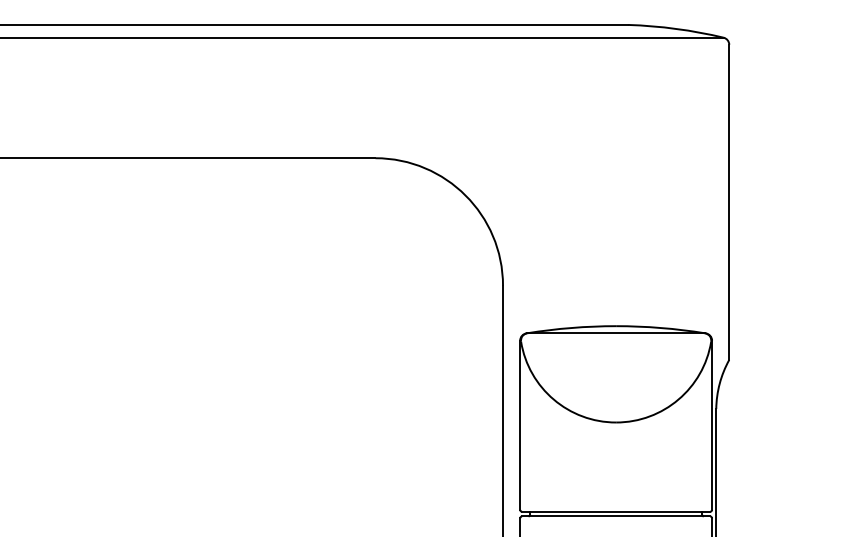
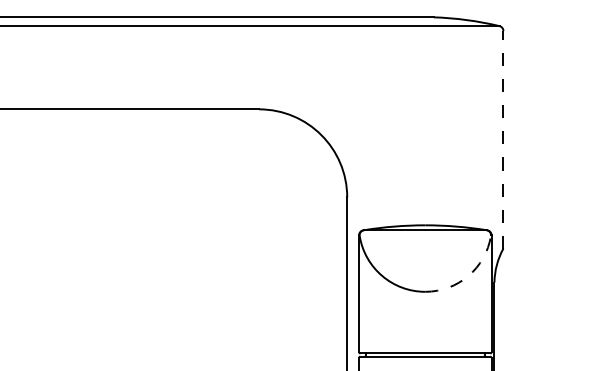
line: (729, 201) -> (503, 139), solid -> dashed
arc: (678, 400) -> (468, 276), solid -> dashed

